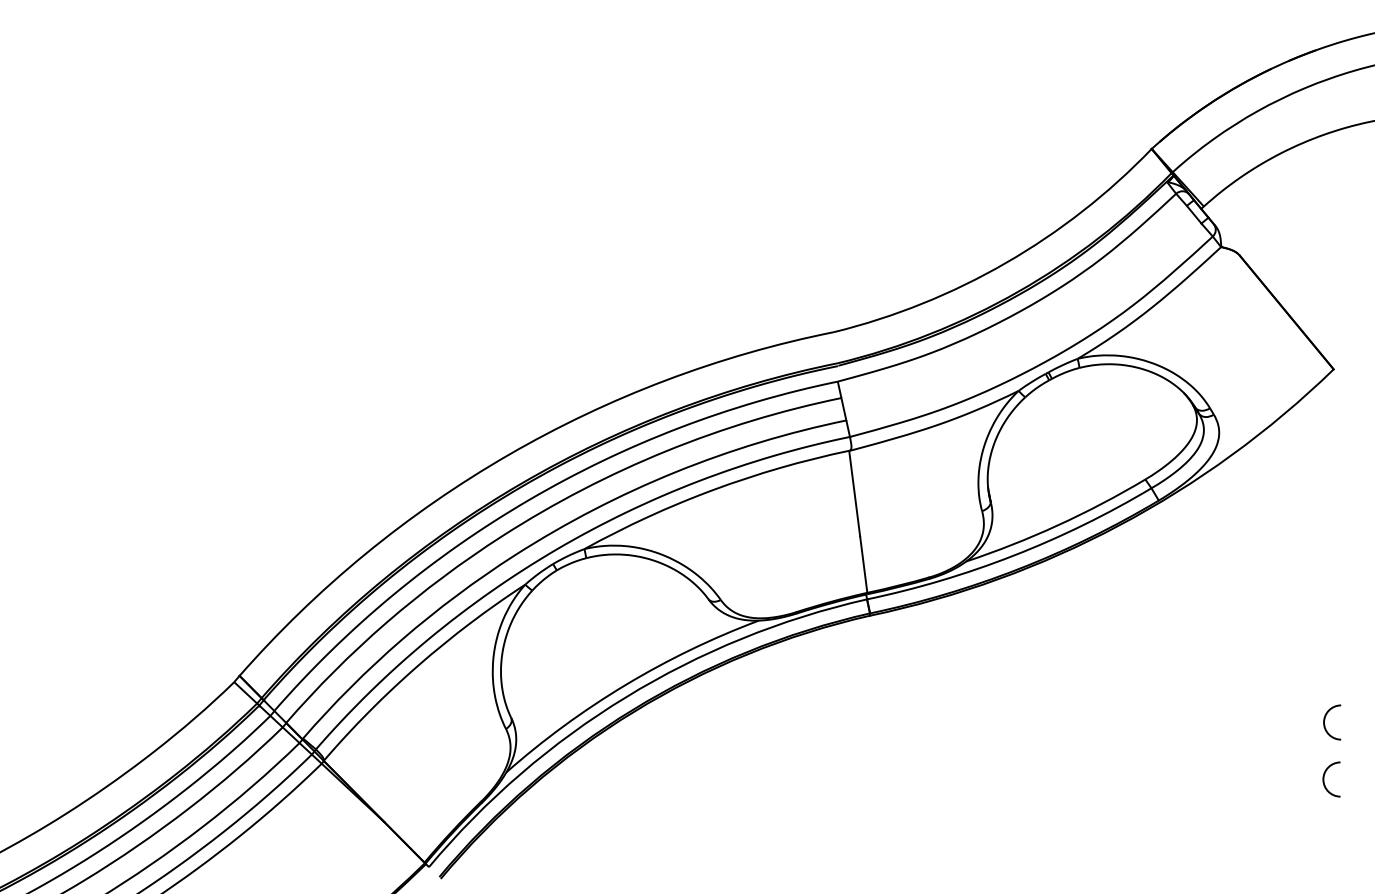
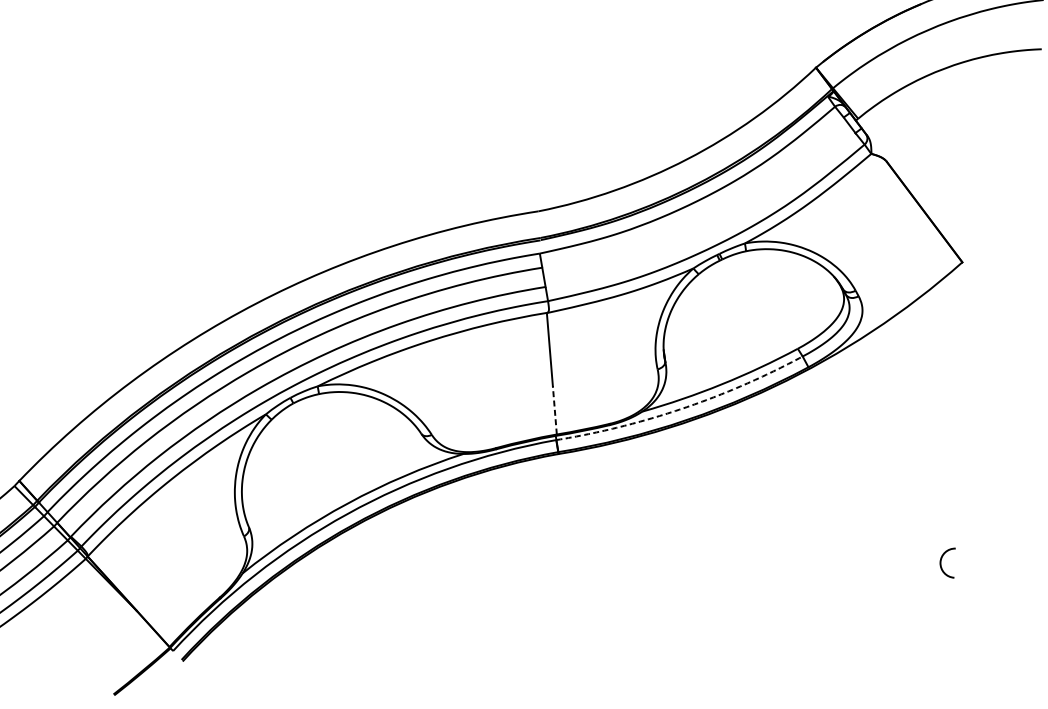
arc: (1013, 555) -> (682, 408), solid -> dashed
line: (863, 564) -> (554, 410), solid -> dashed
arc: (1324, 779) -> (938, 611), removed

